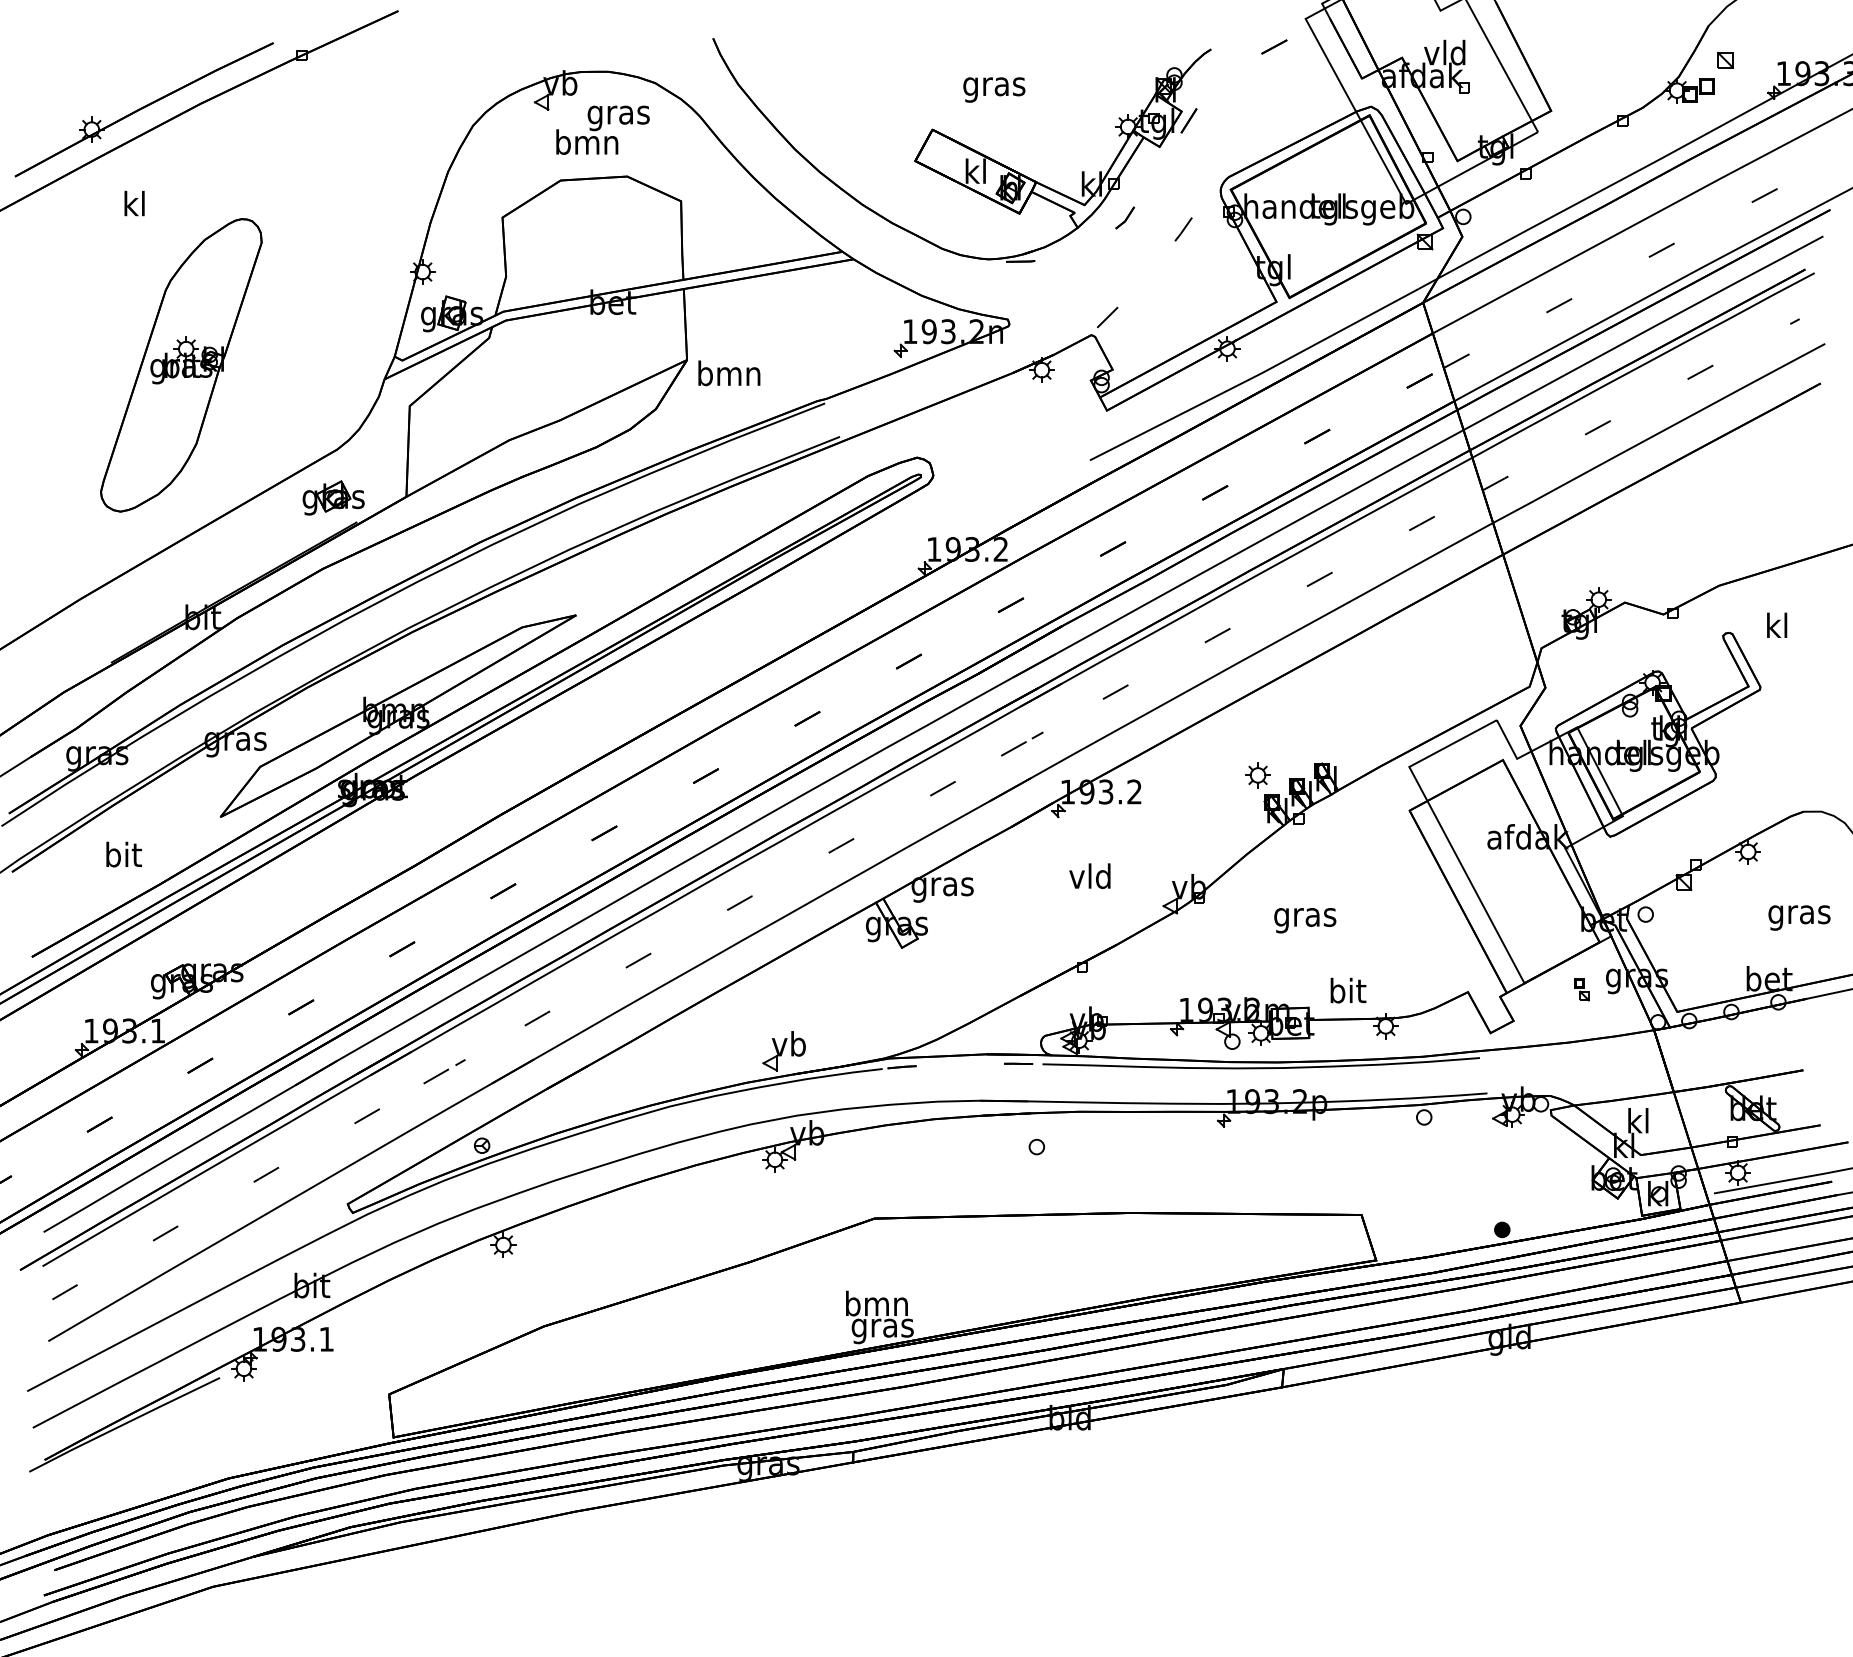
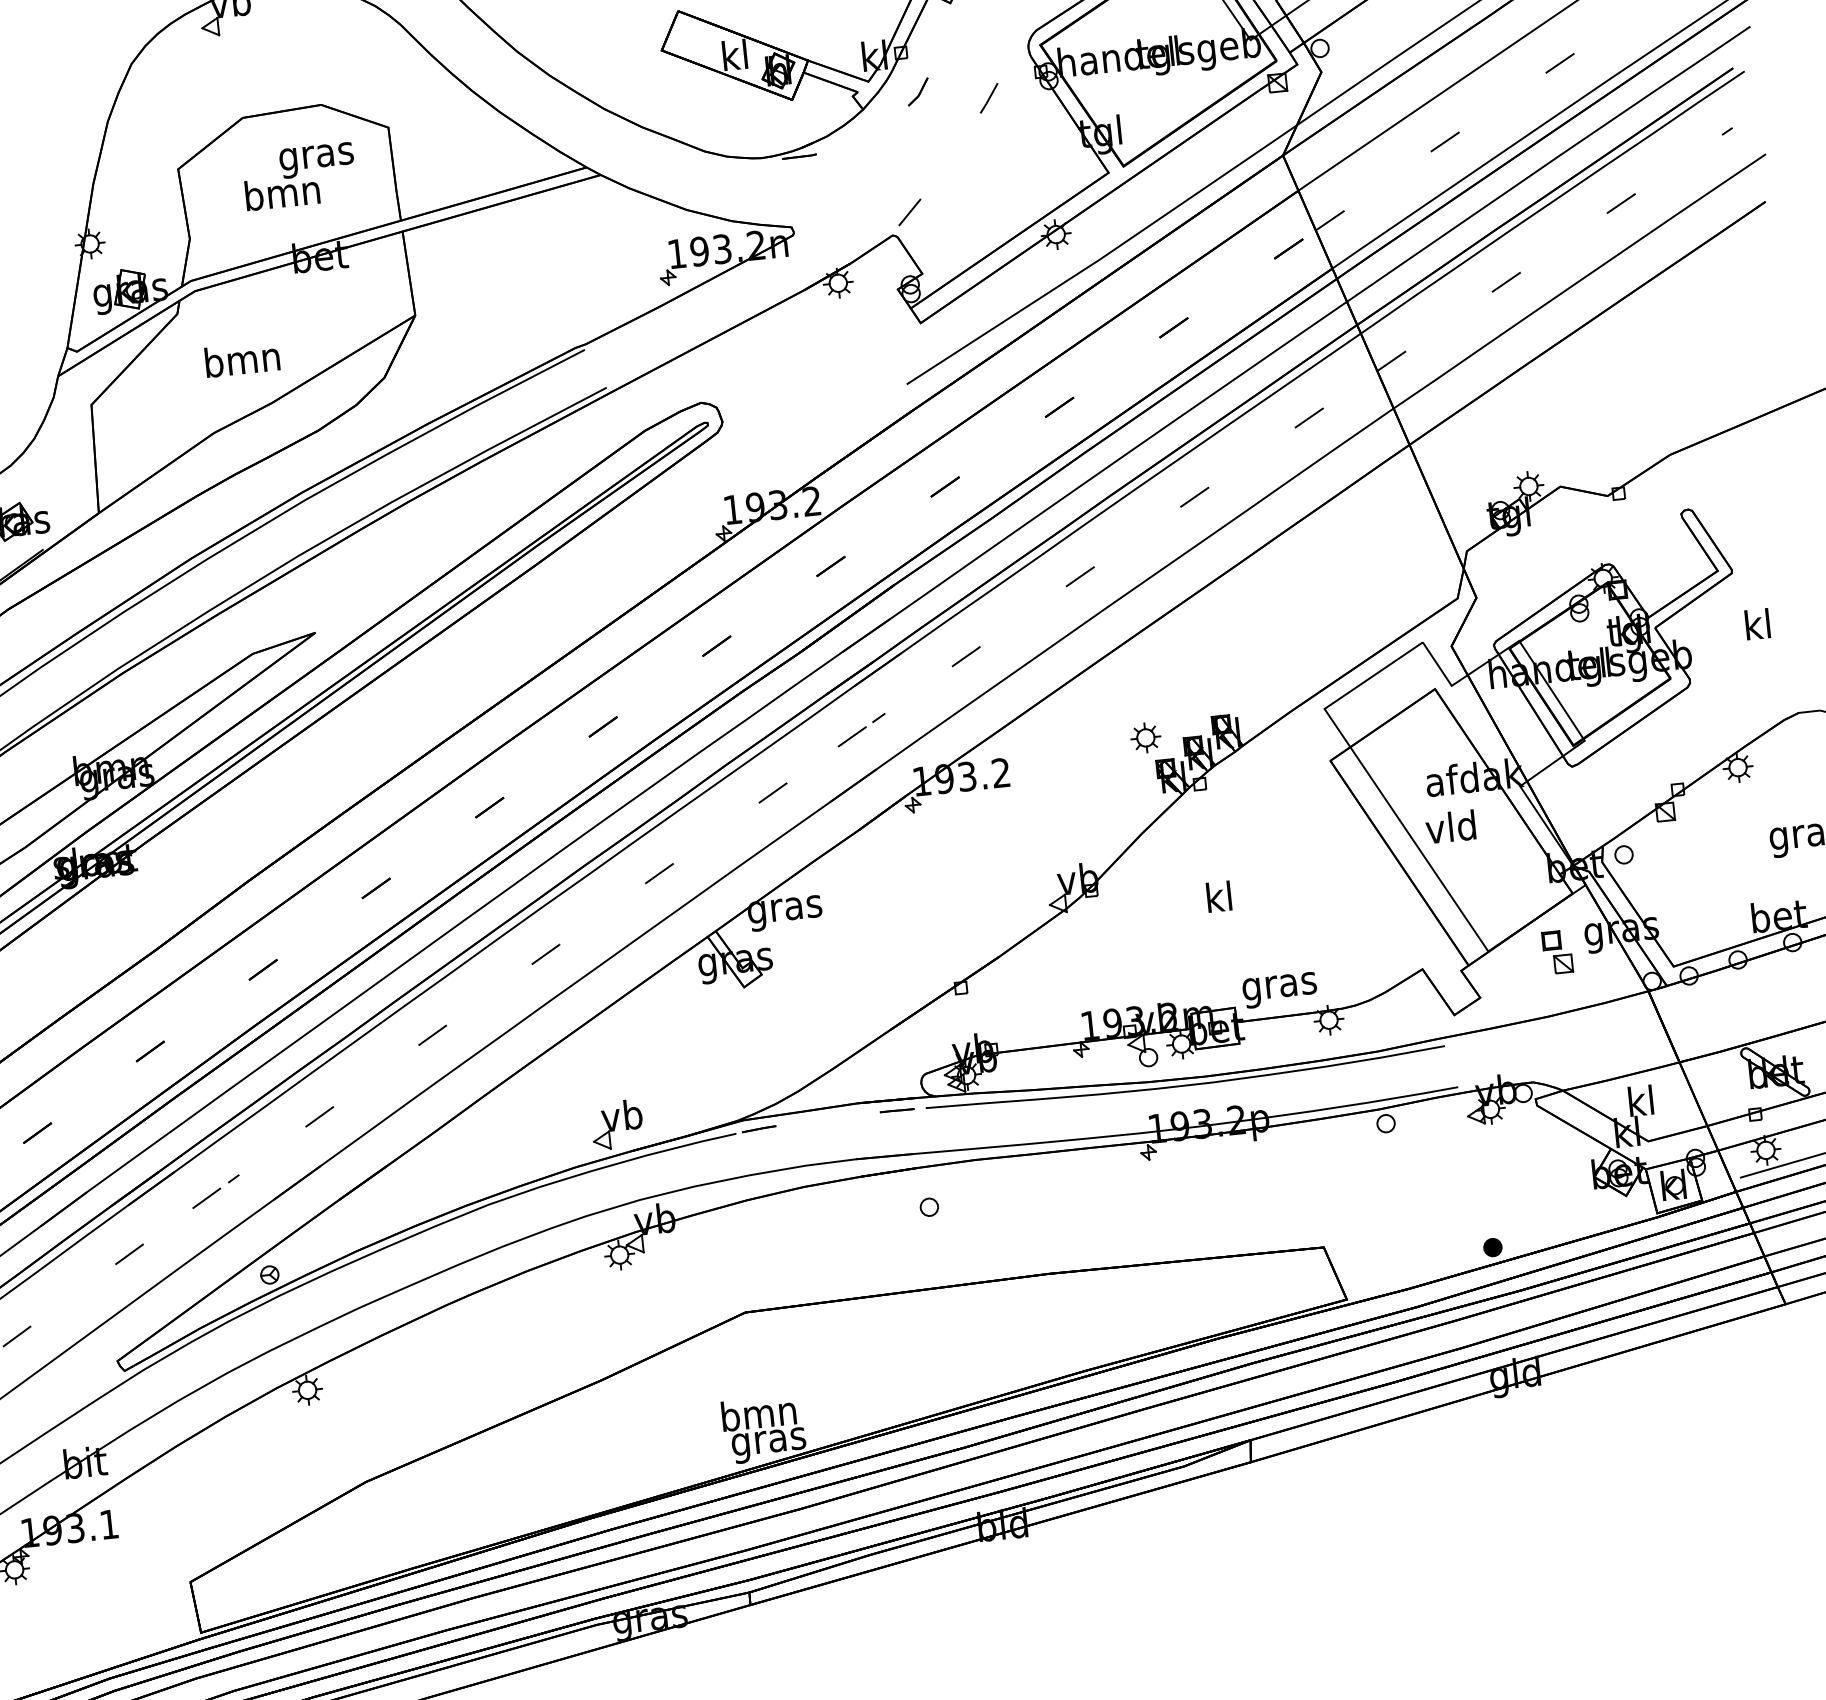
text: (602, 129) -> (298, 175), moved
text: (729, 373) -> (242, 359), moved
text: (1777, 624) -> (1758, 623), moved
text: (1089, 875) -> (1450, 826), moved
text: (1305, 917) -> (1219, 900), gras -> kl
part: (1582, 989) -> (1558, 951), size x1.67
text: (1347, 993) -> (1279, 985), bit -> gras

